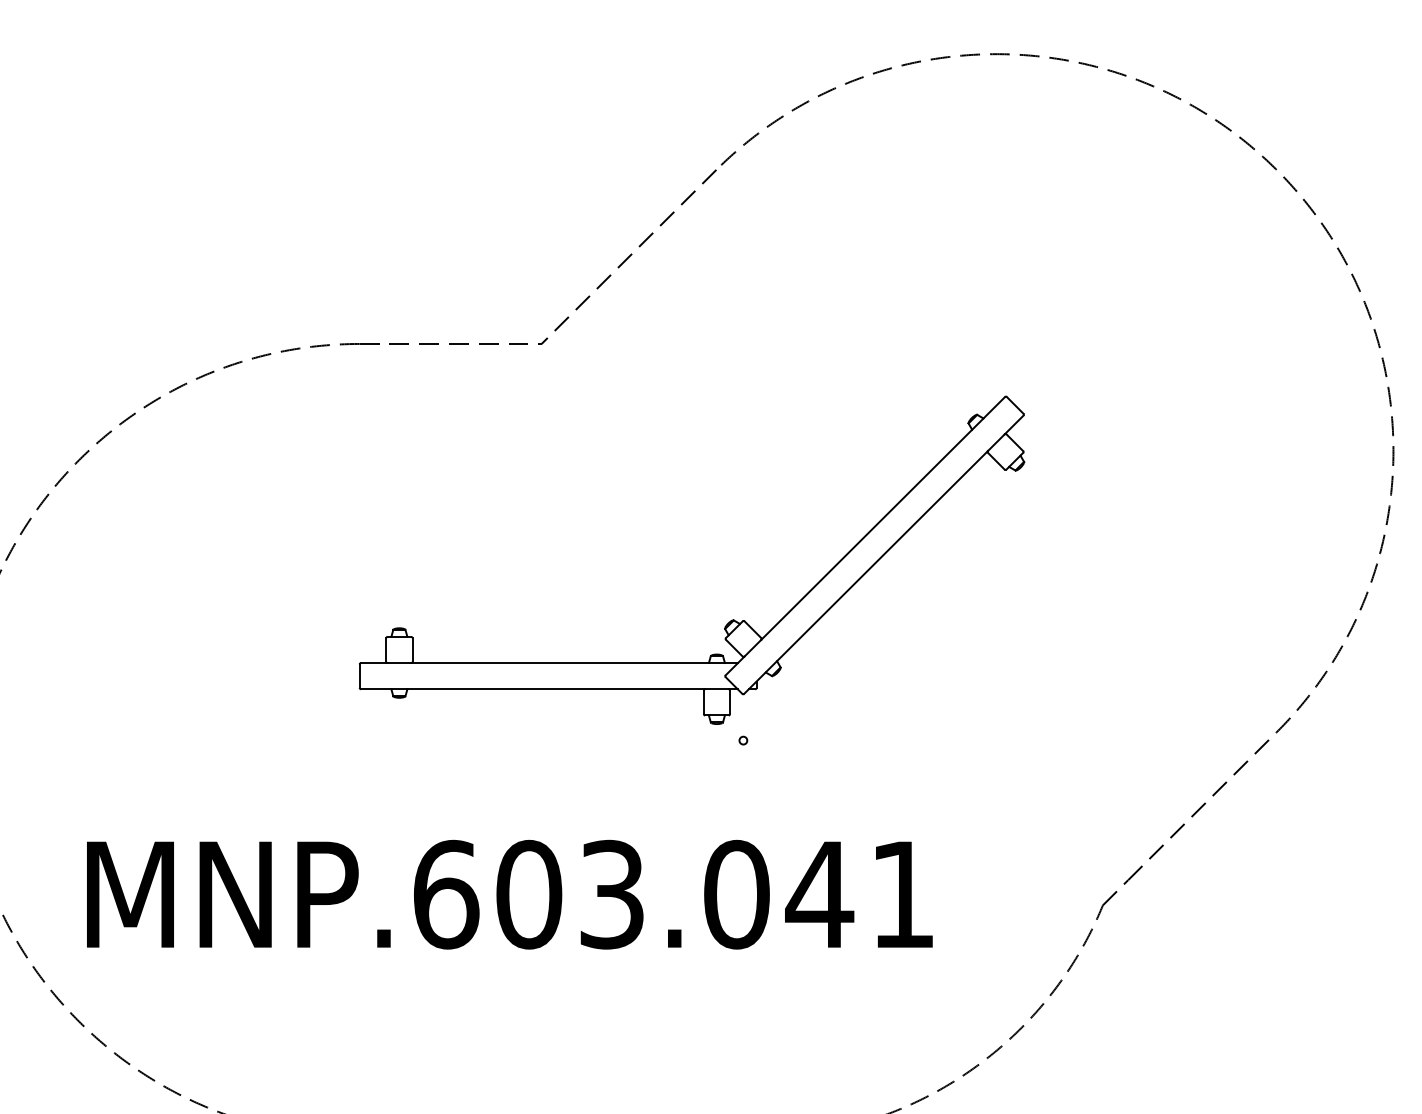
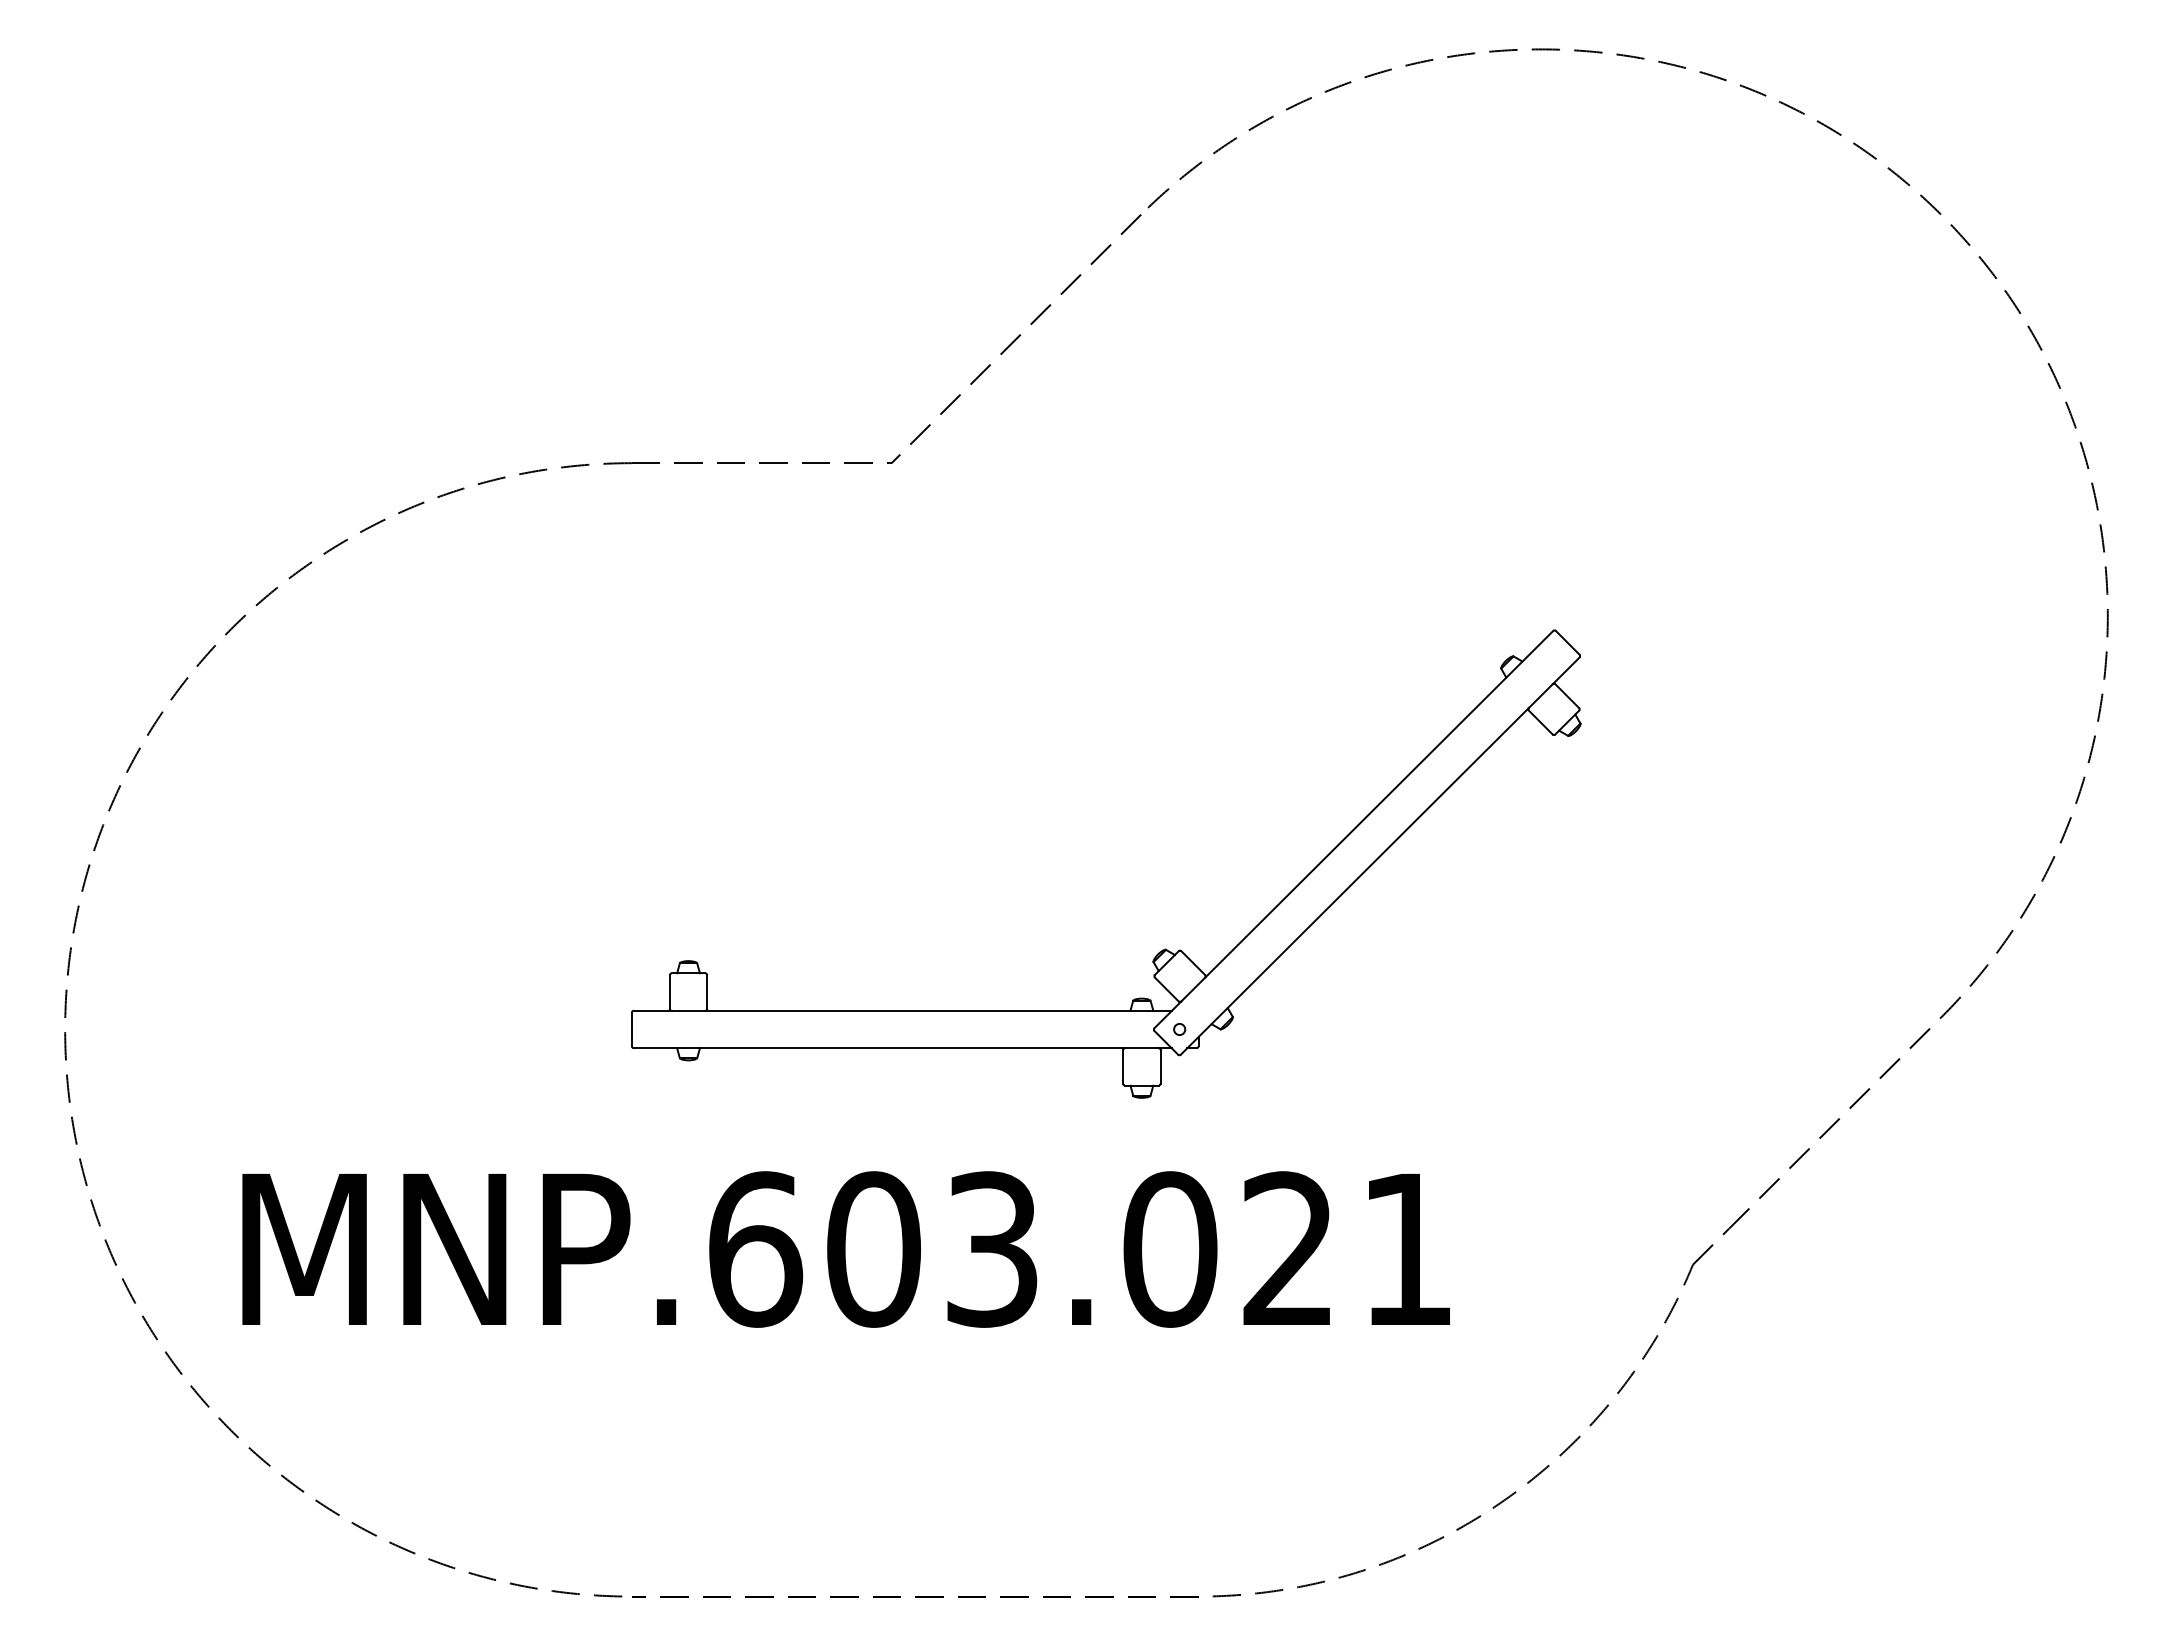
part: (731, 620) -> (1162, 949), moved
text: (819, 893) -> (1288, 1247), MNP.603.041 -> MNP.603.021

